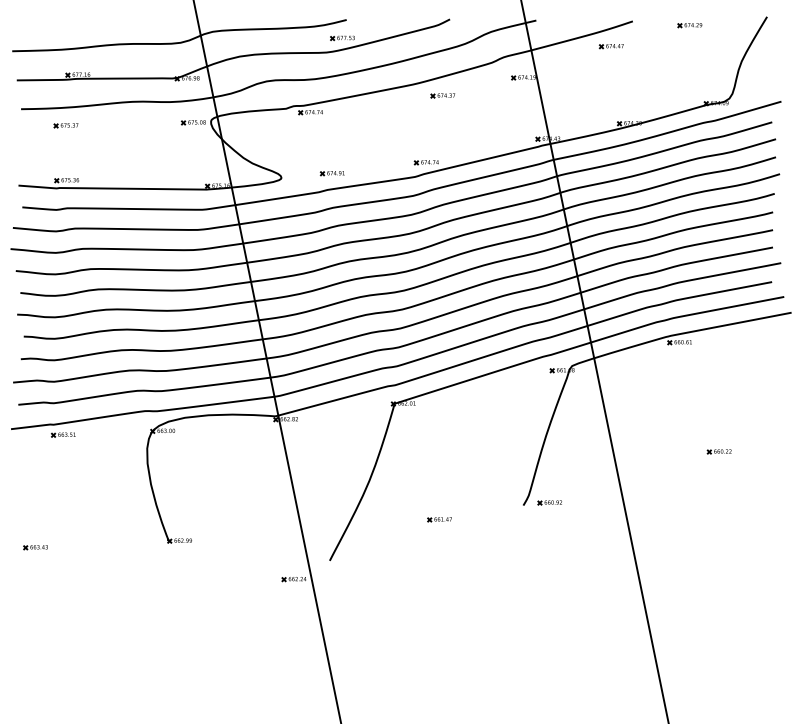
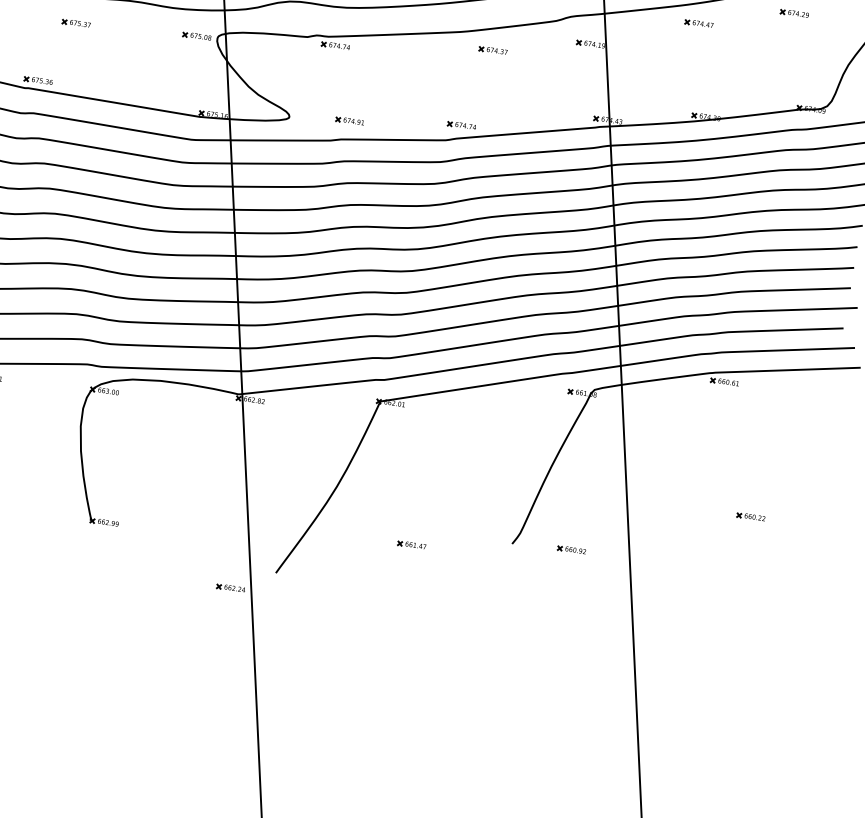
part: (65, 125) -> (75, 23), moved
part: (549, 502) -> (571, 549), moved

